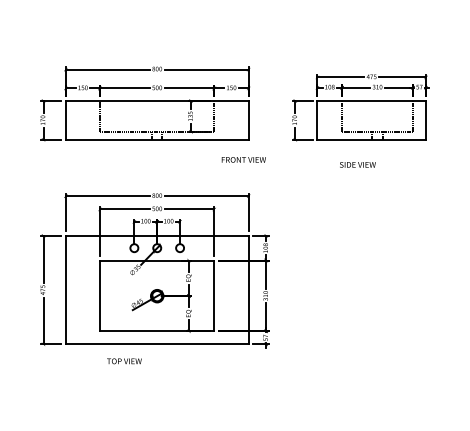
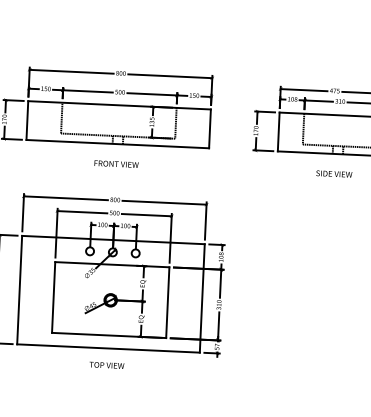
text: (243, 159) -> (116, 163), moved
text: (357, 164) -> (333, 173), moved
text: (124, 361) -> (107, 365), moved

